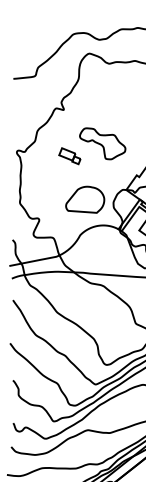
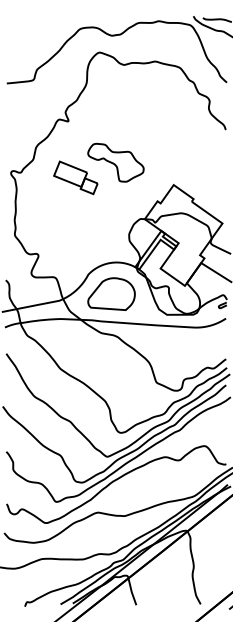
part: (69, 155) -> (75, 177), size x1.67
part: (85, 199) -> (111, 293), moved

